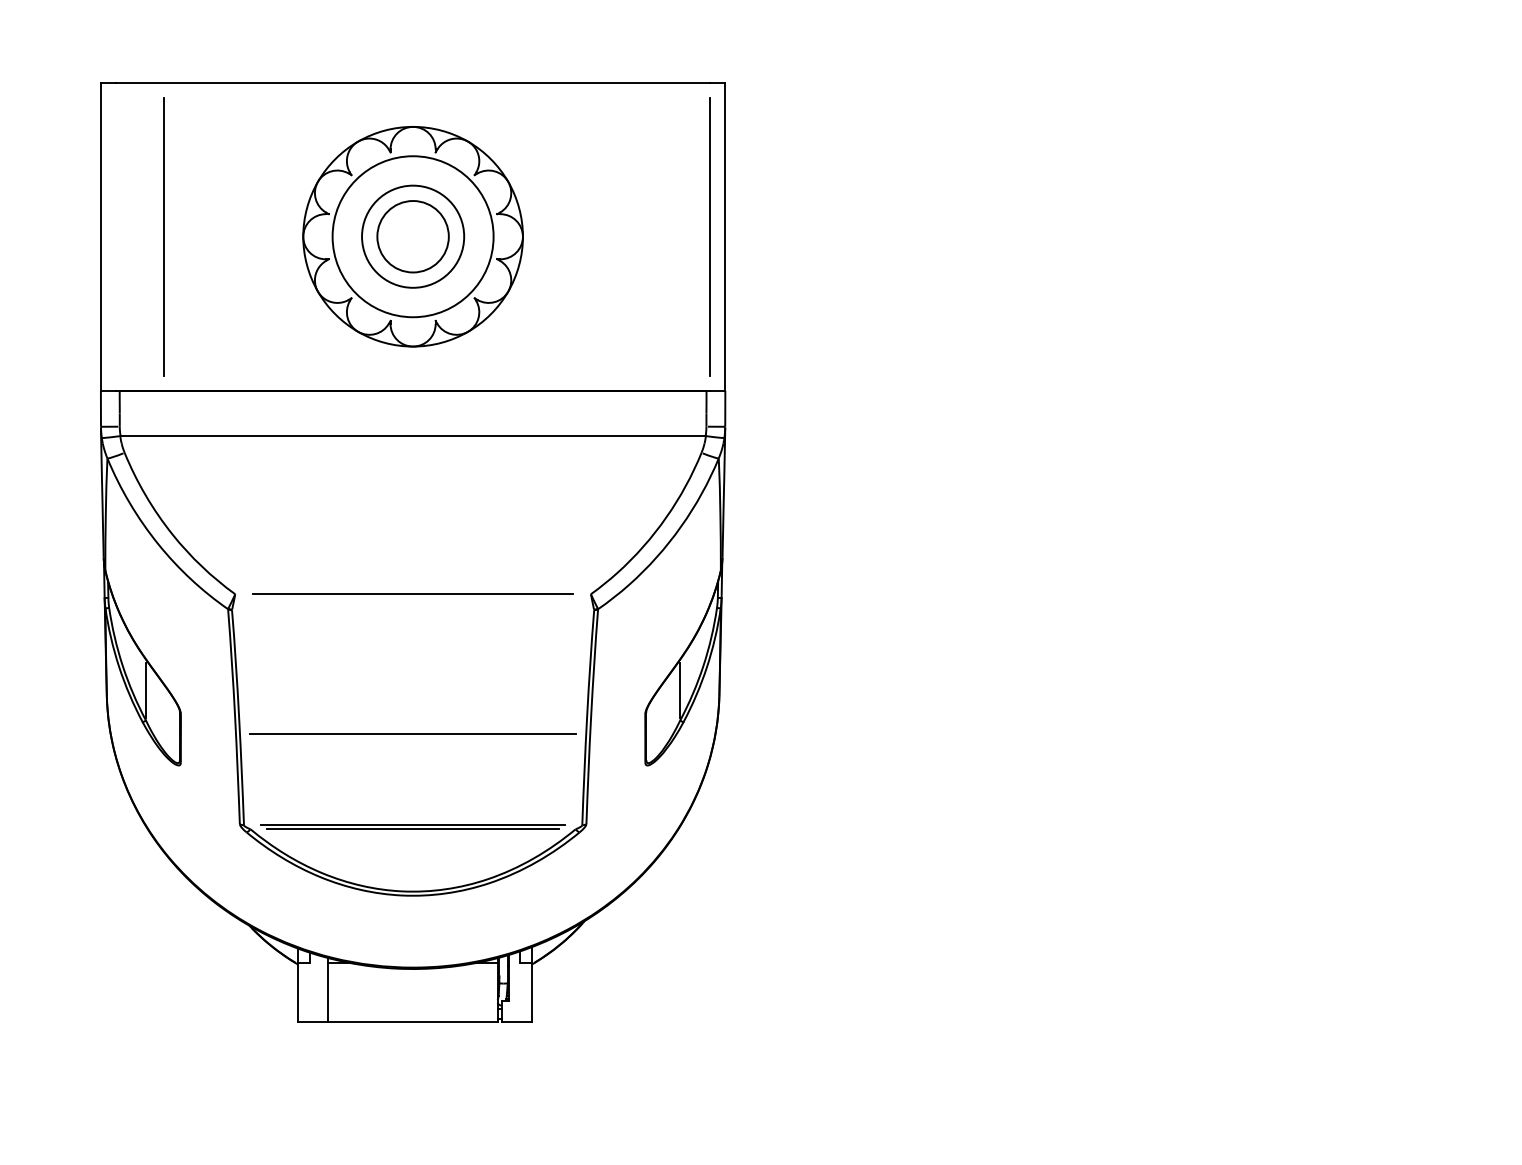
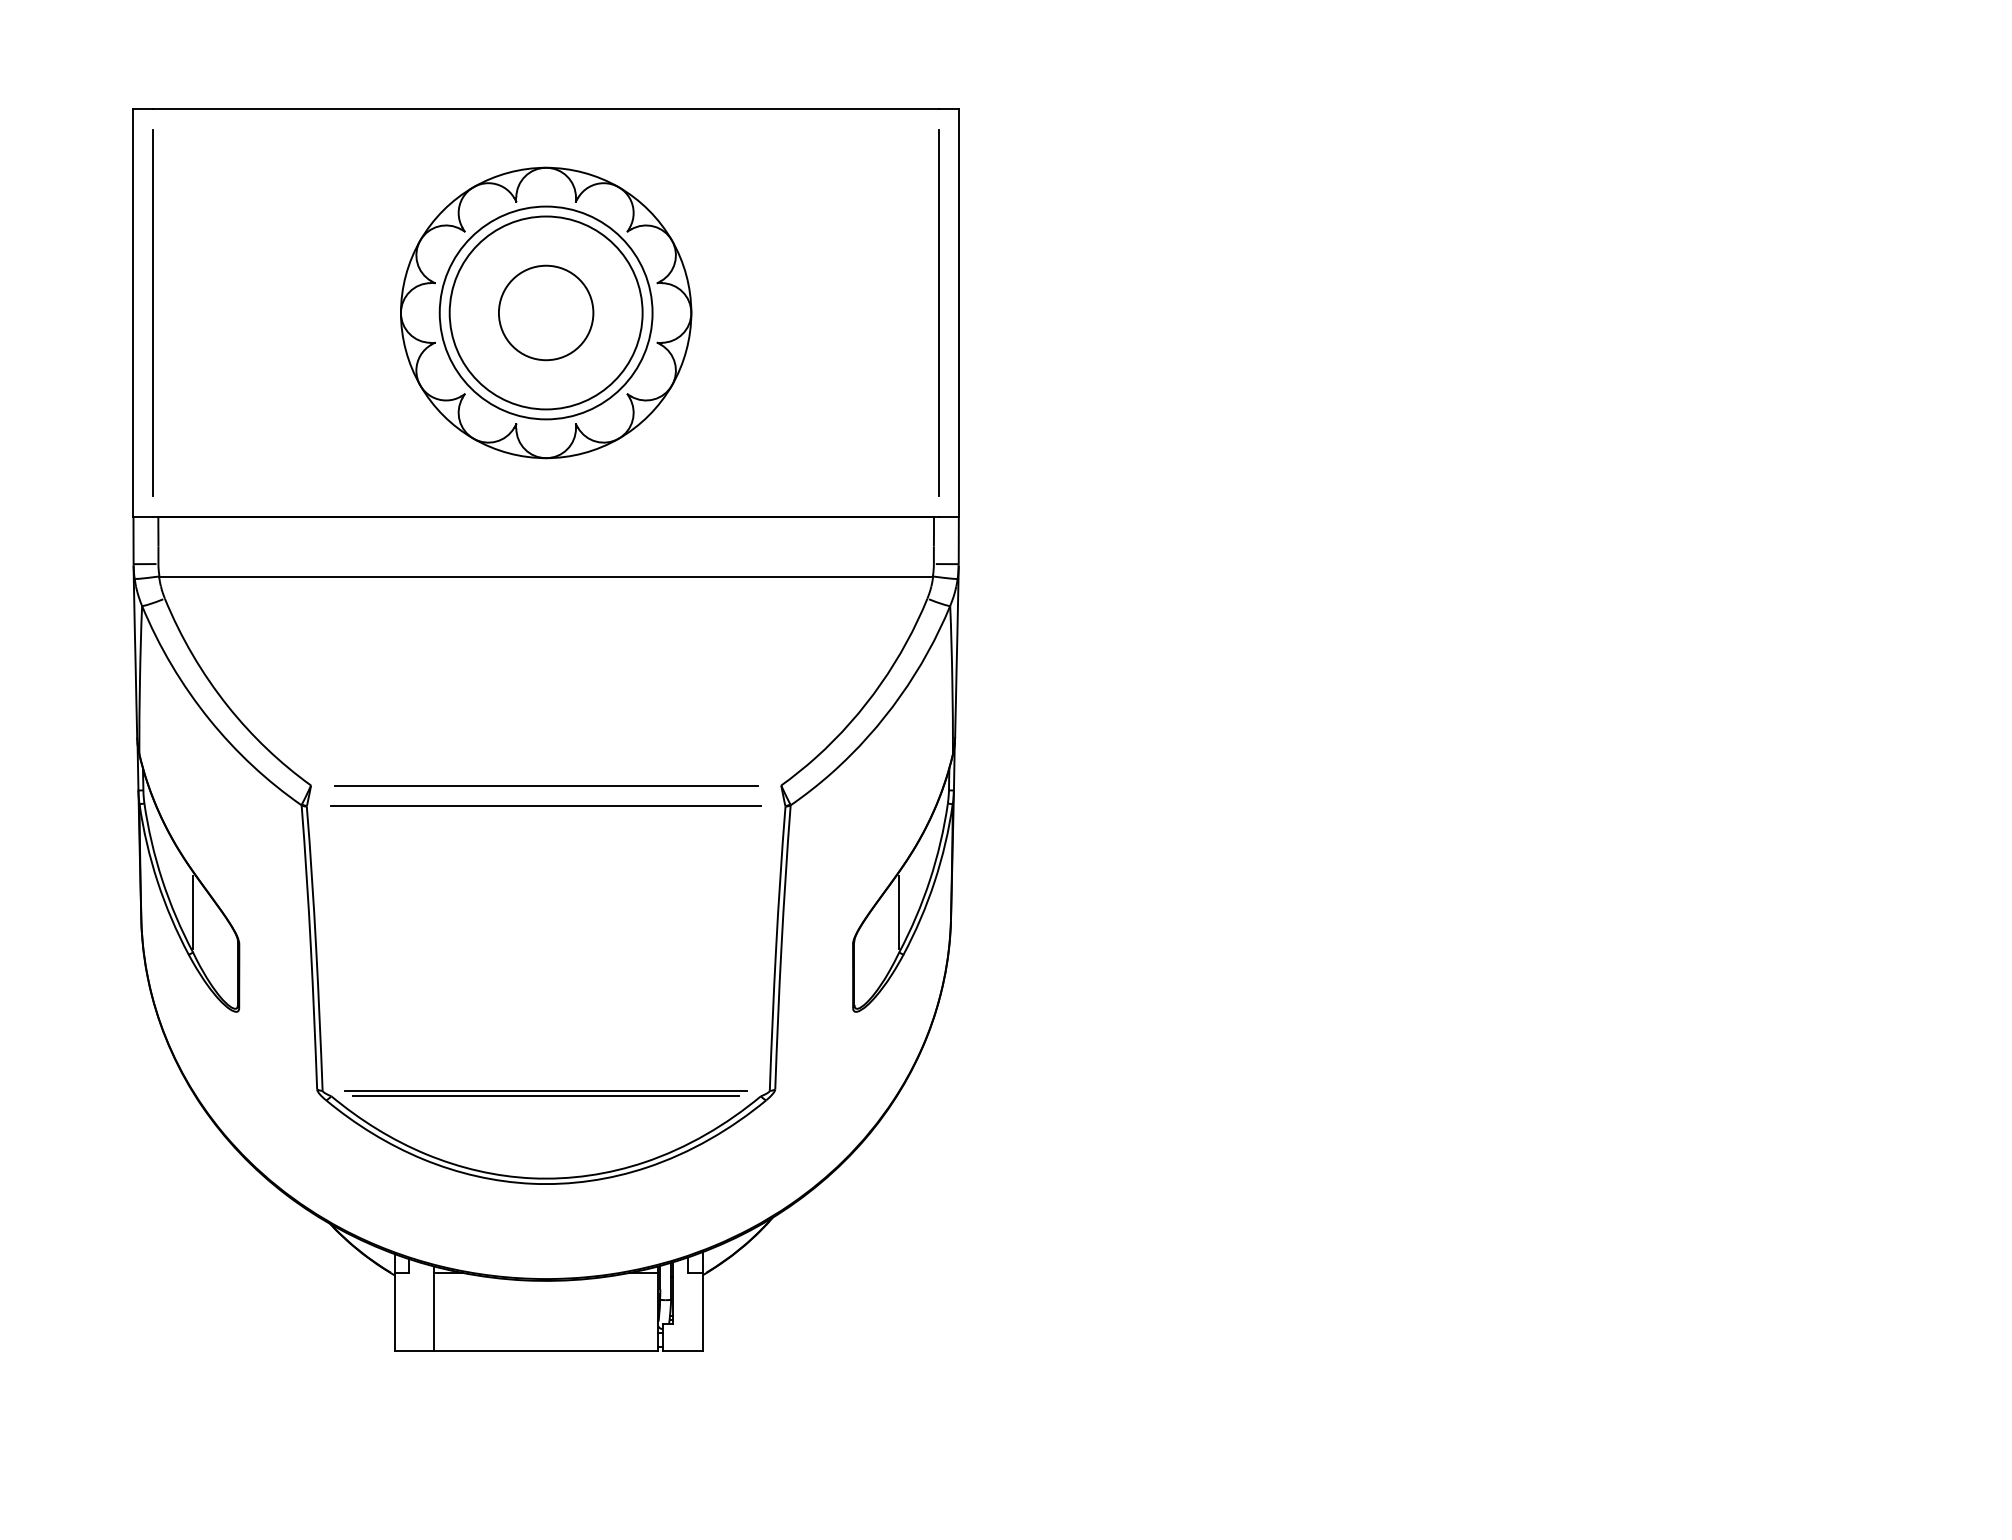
line: (163, 236) -> (152, 312), moved
circle: (413, 236) -> (546, 312), size x1.43
line: (412, 733) -> (545, 805), moved

